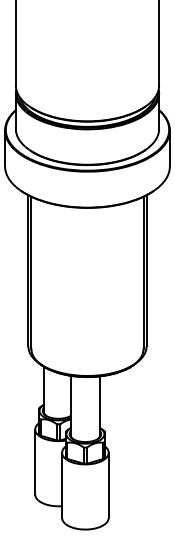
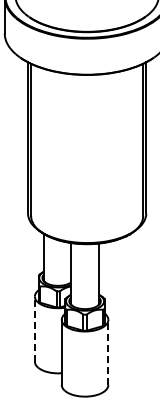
line: (35, 462) -> (35, 329), solid -> dashed
line: (108, 485) -> (108, 352), solid -> dashed

